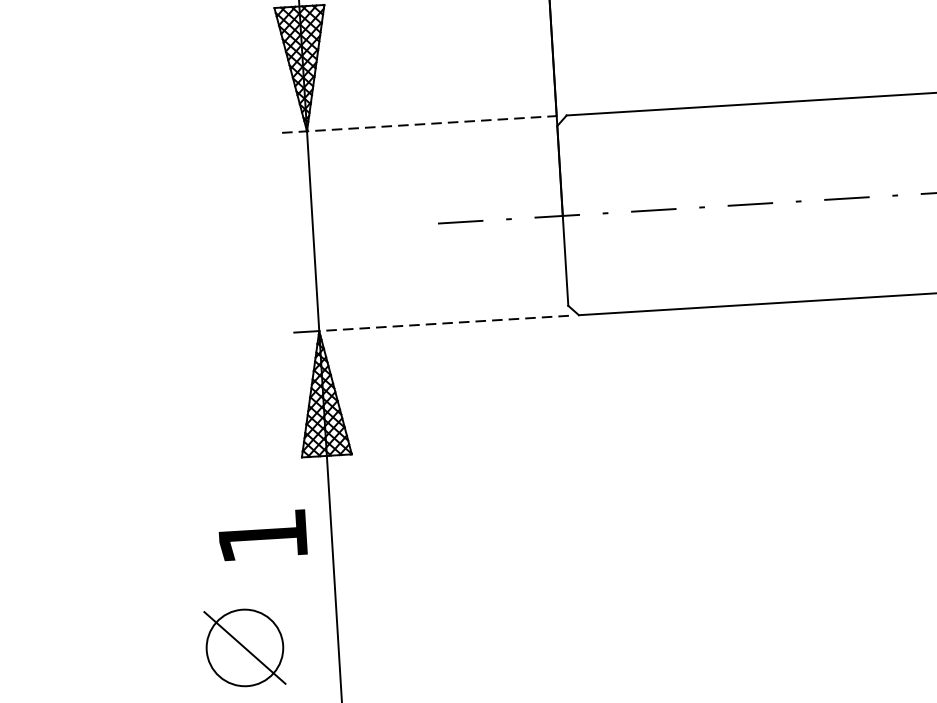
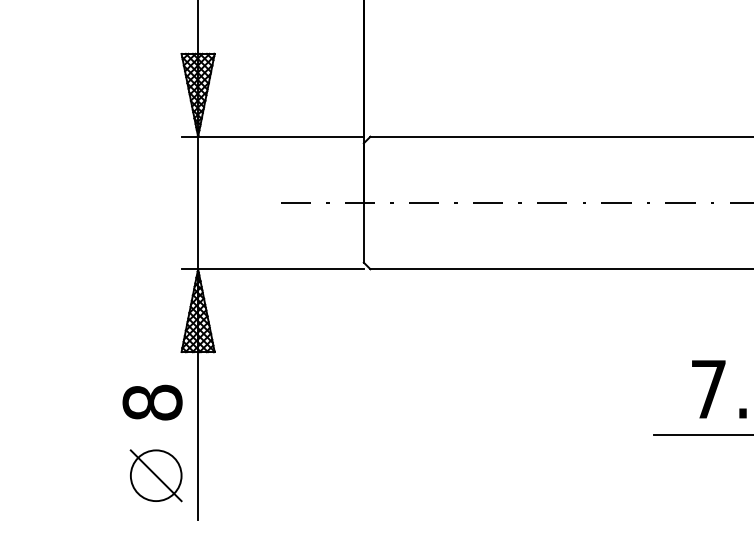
line: (420, 124) -> (273, 136), dashed -> solid
line: (443, 323) -> (280, 269), dashed -> solid
text: (262, 536) -> (152, 402), 1 -> 8
part: (243, 647) -> (155, 475), moved

